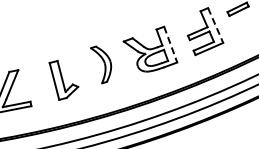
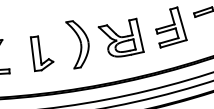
line: (215, 25) -> (181, 23), dashed -> solid
line: (170, 45) -> (139, 36), dashed -> solid
part: (100, 64) -> (75, 44), size x1.43

